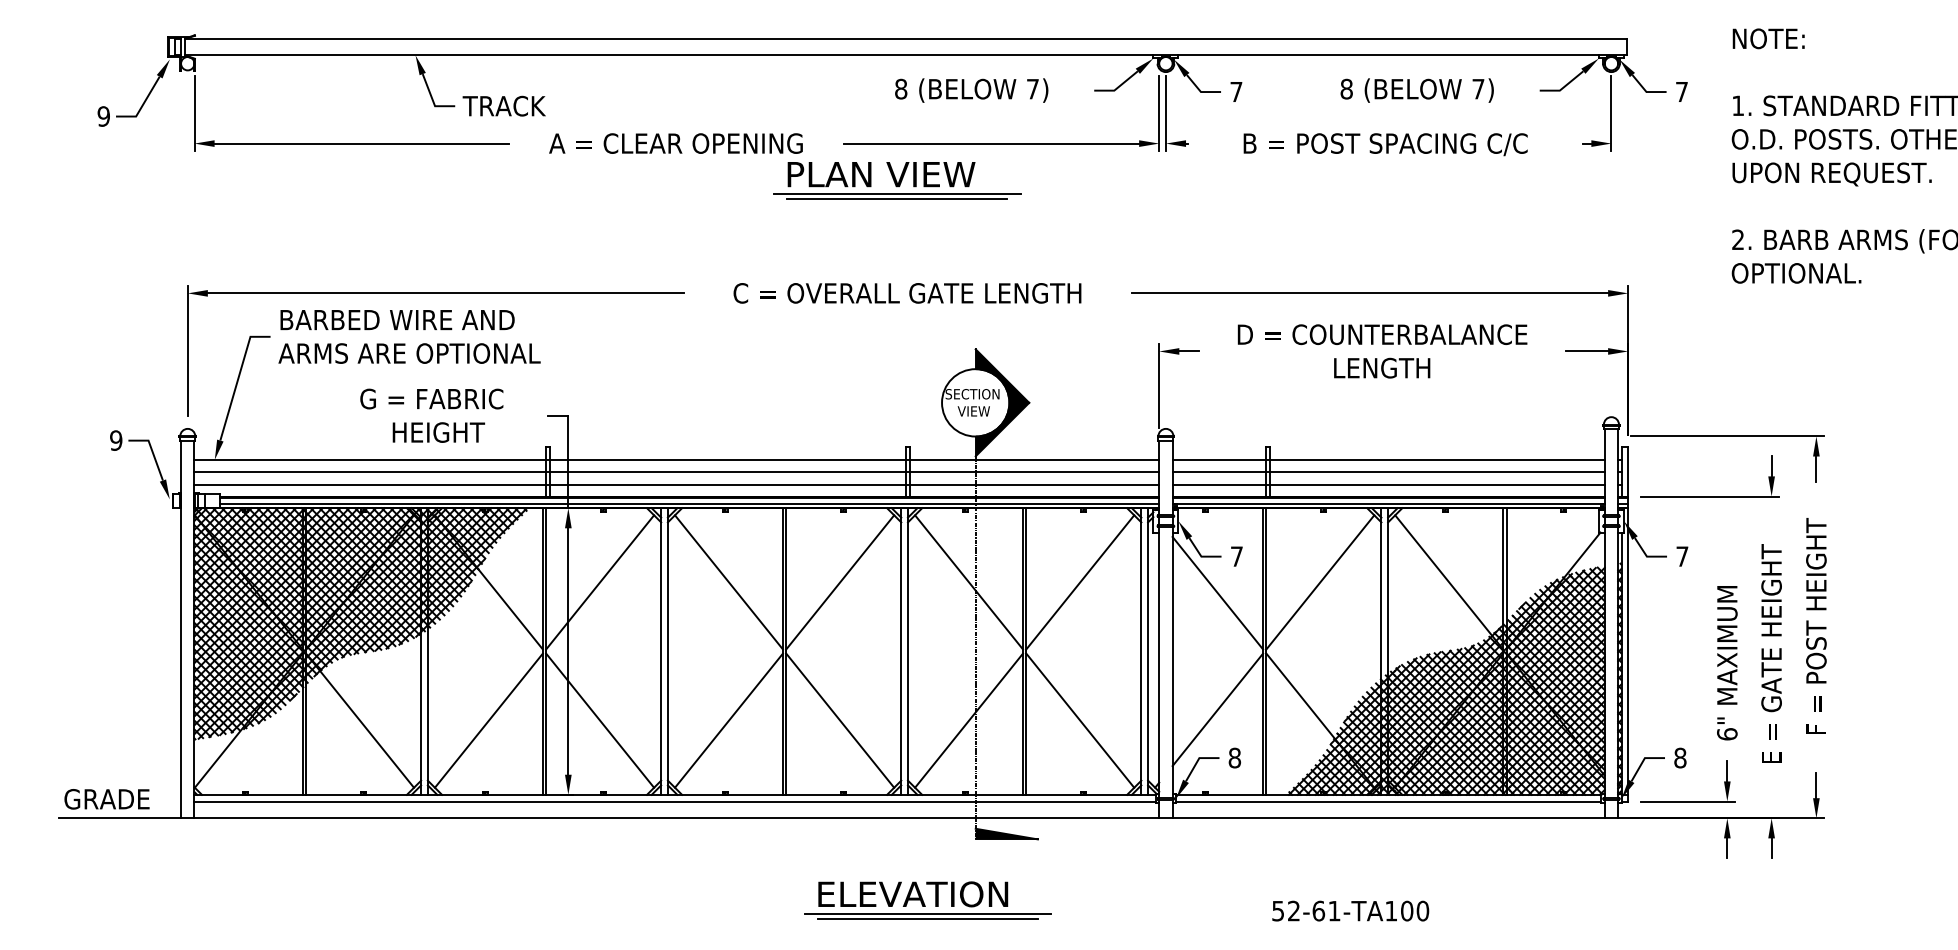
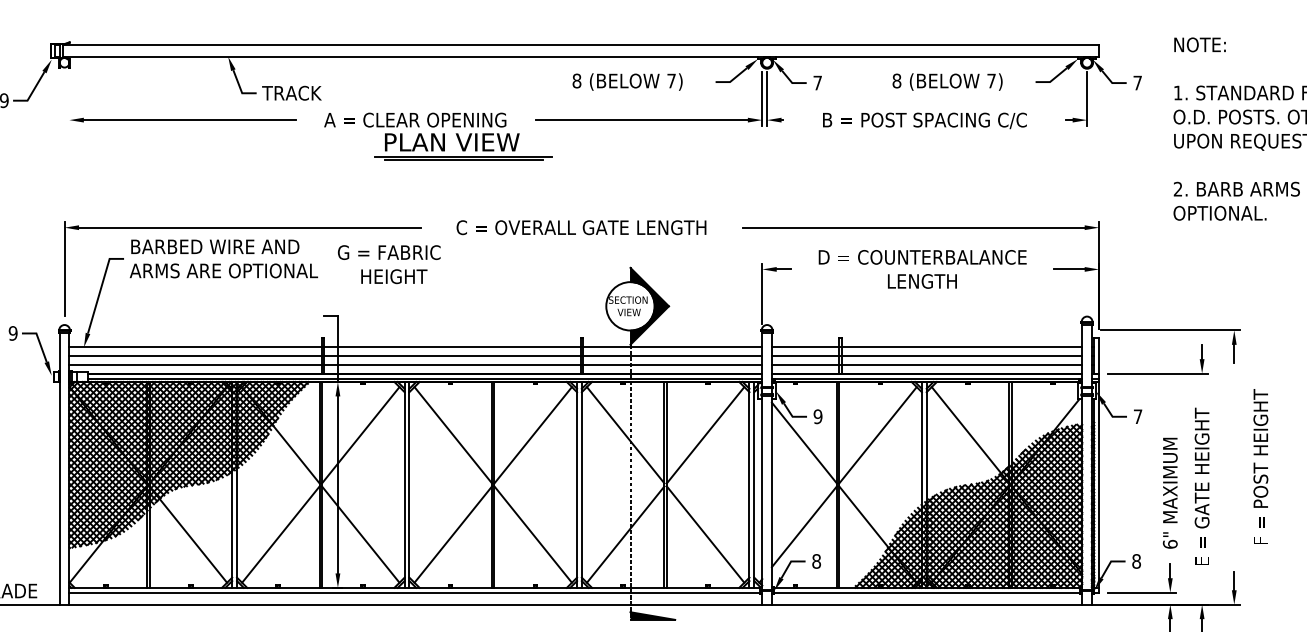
line: (194, 113) -> (69, 98), removed
part: (897, 180) -> (463, 146), moved
text: (431, 415) -> (389, 264), moved
text: (1236, 556) -> (817, 416), 7 -> 9
text: (1816, 625) -> (1260, 466), moved

